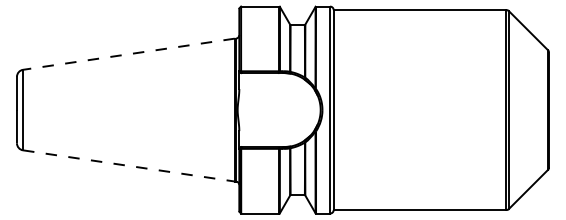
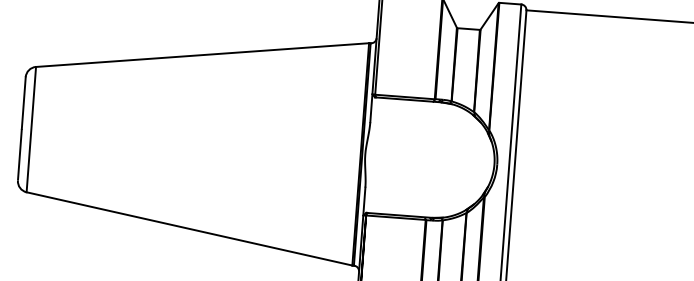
line: (128, 54) -> (201, 55), dashed -> solid
line: (128, 165) -> (188, 228), dashed -> solid

